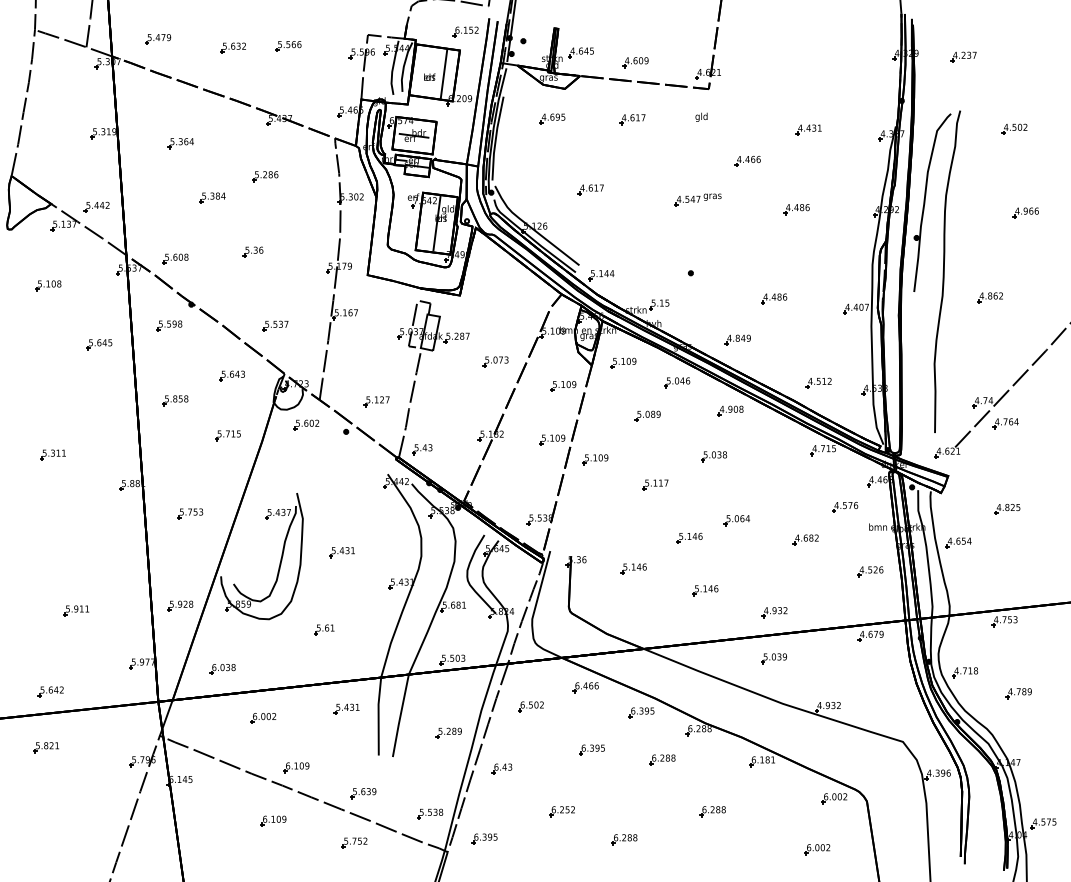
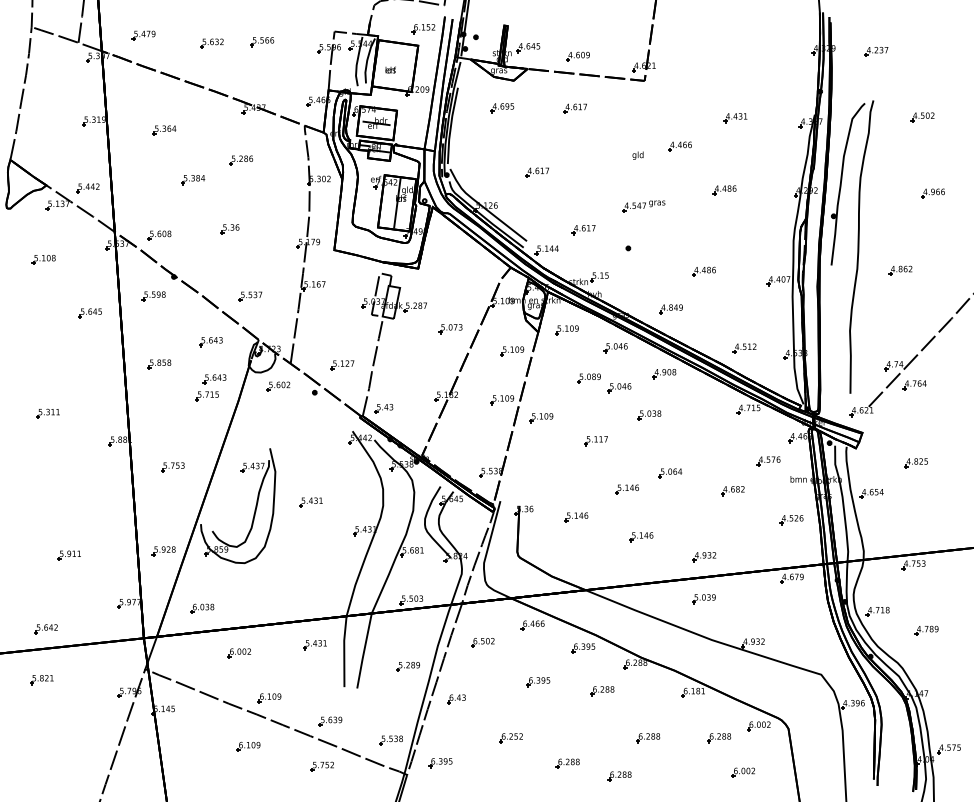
line: (443, 73) -> (403, 66), removed
text: (701, 116) -> (638, 154), moved
part: (697, 199) -> (643, 205), moved
part: (641, 252) -> (583, 229), added
part: (235, 416) -> (214, 378), added
part: (681, 426) -> (619, 387), added
part: (324, 629) -> (295, 572), removed
part: (790, 811) -> (718, 738), added
part: (681, 853) -> (619, 776), added

